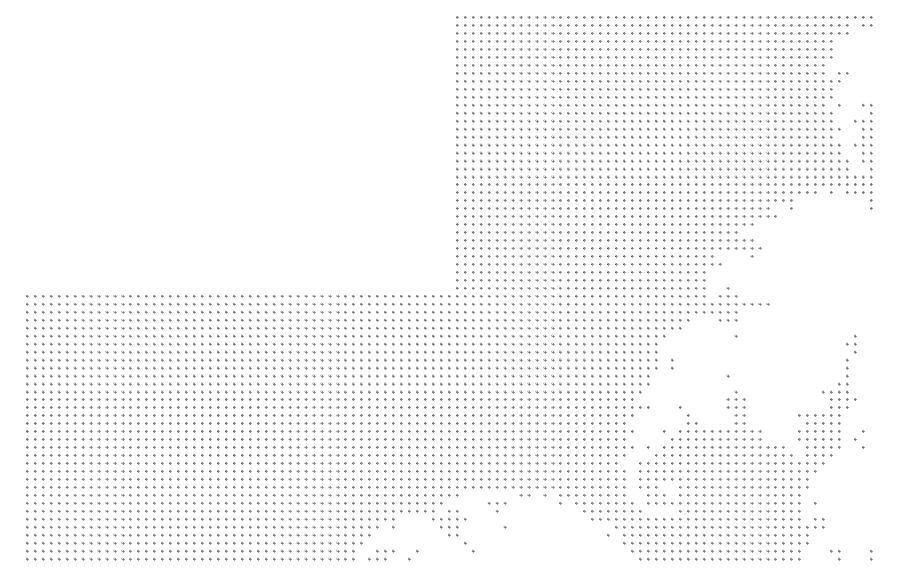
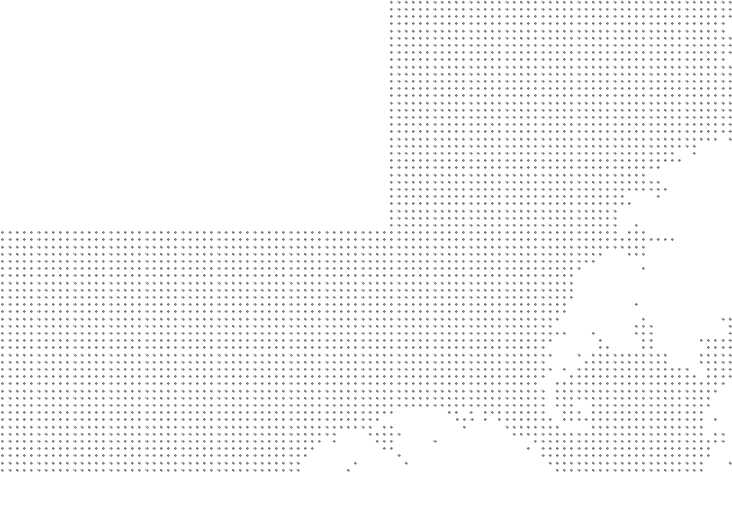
part: (672, 364) -> (586, 294), removed
part: (497, 507) -> (465, 423), moved
part: (381, 555) -> (323, 466), removed

